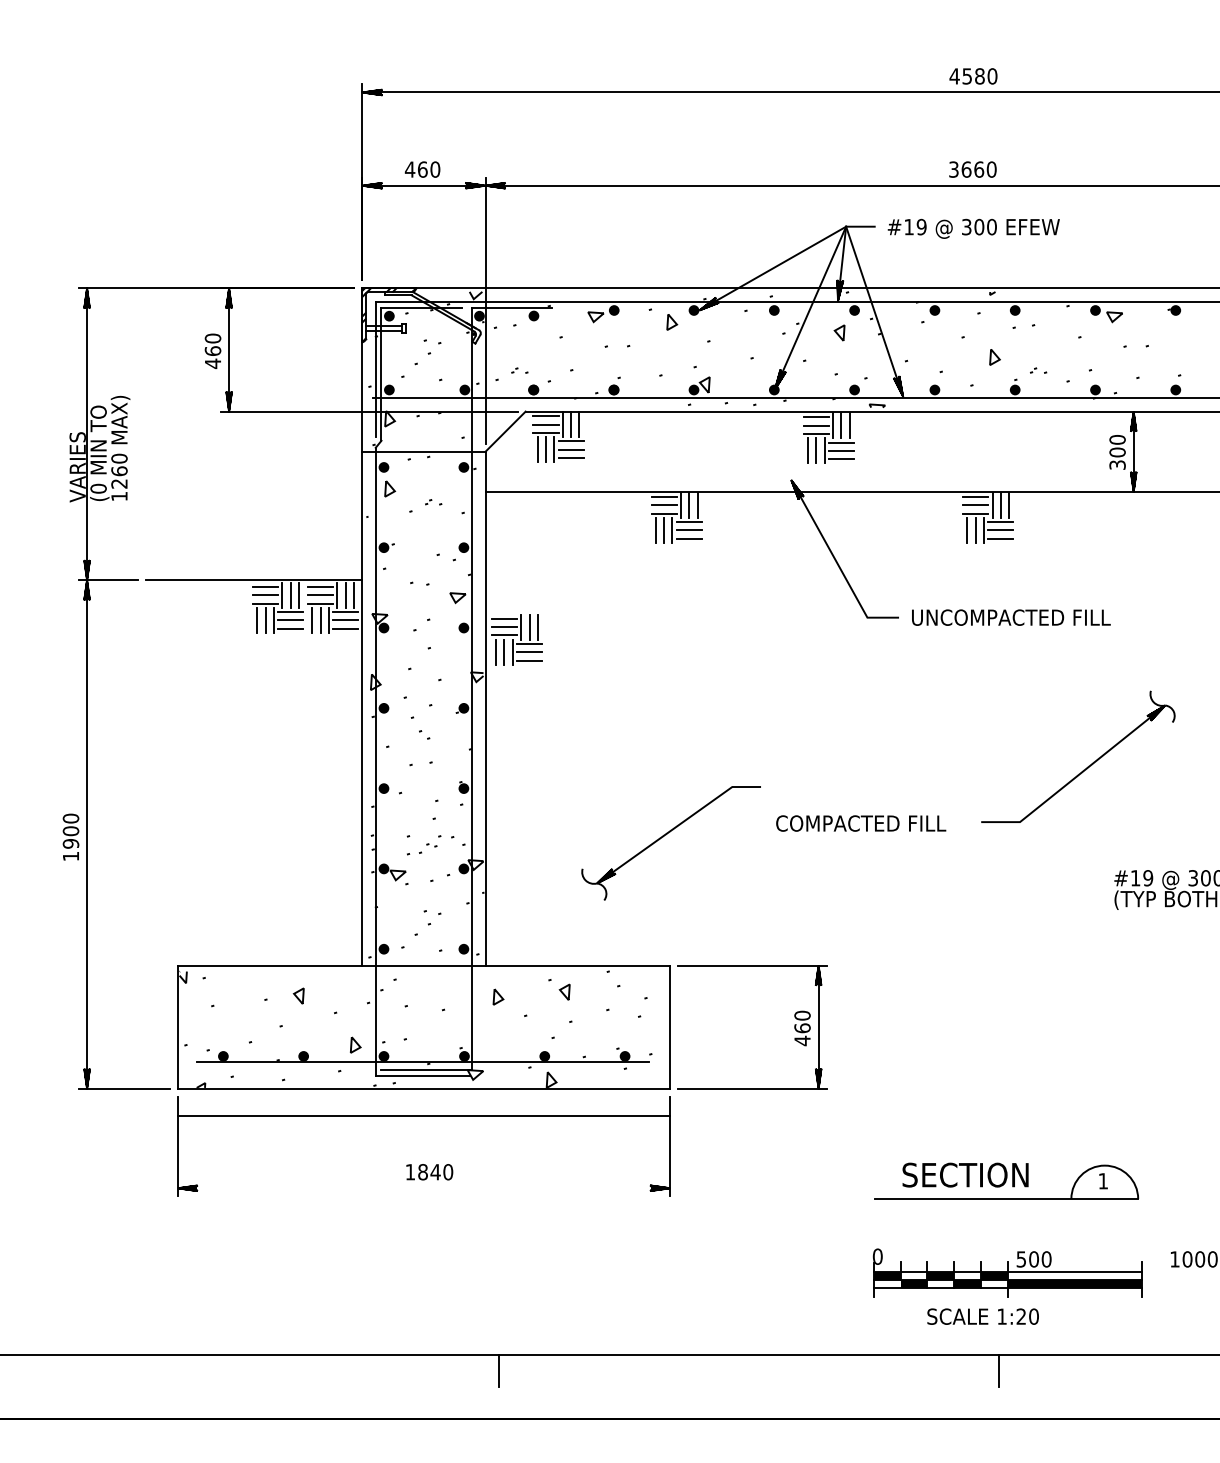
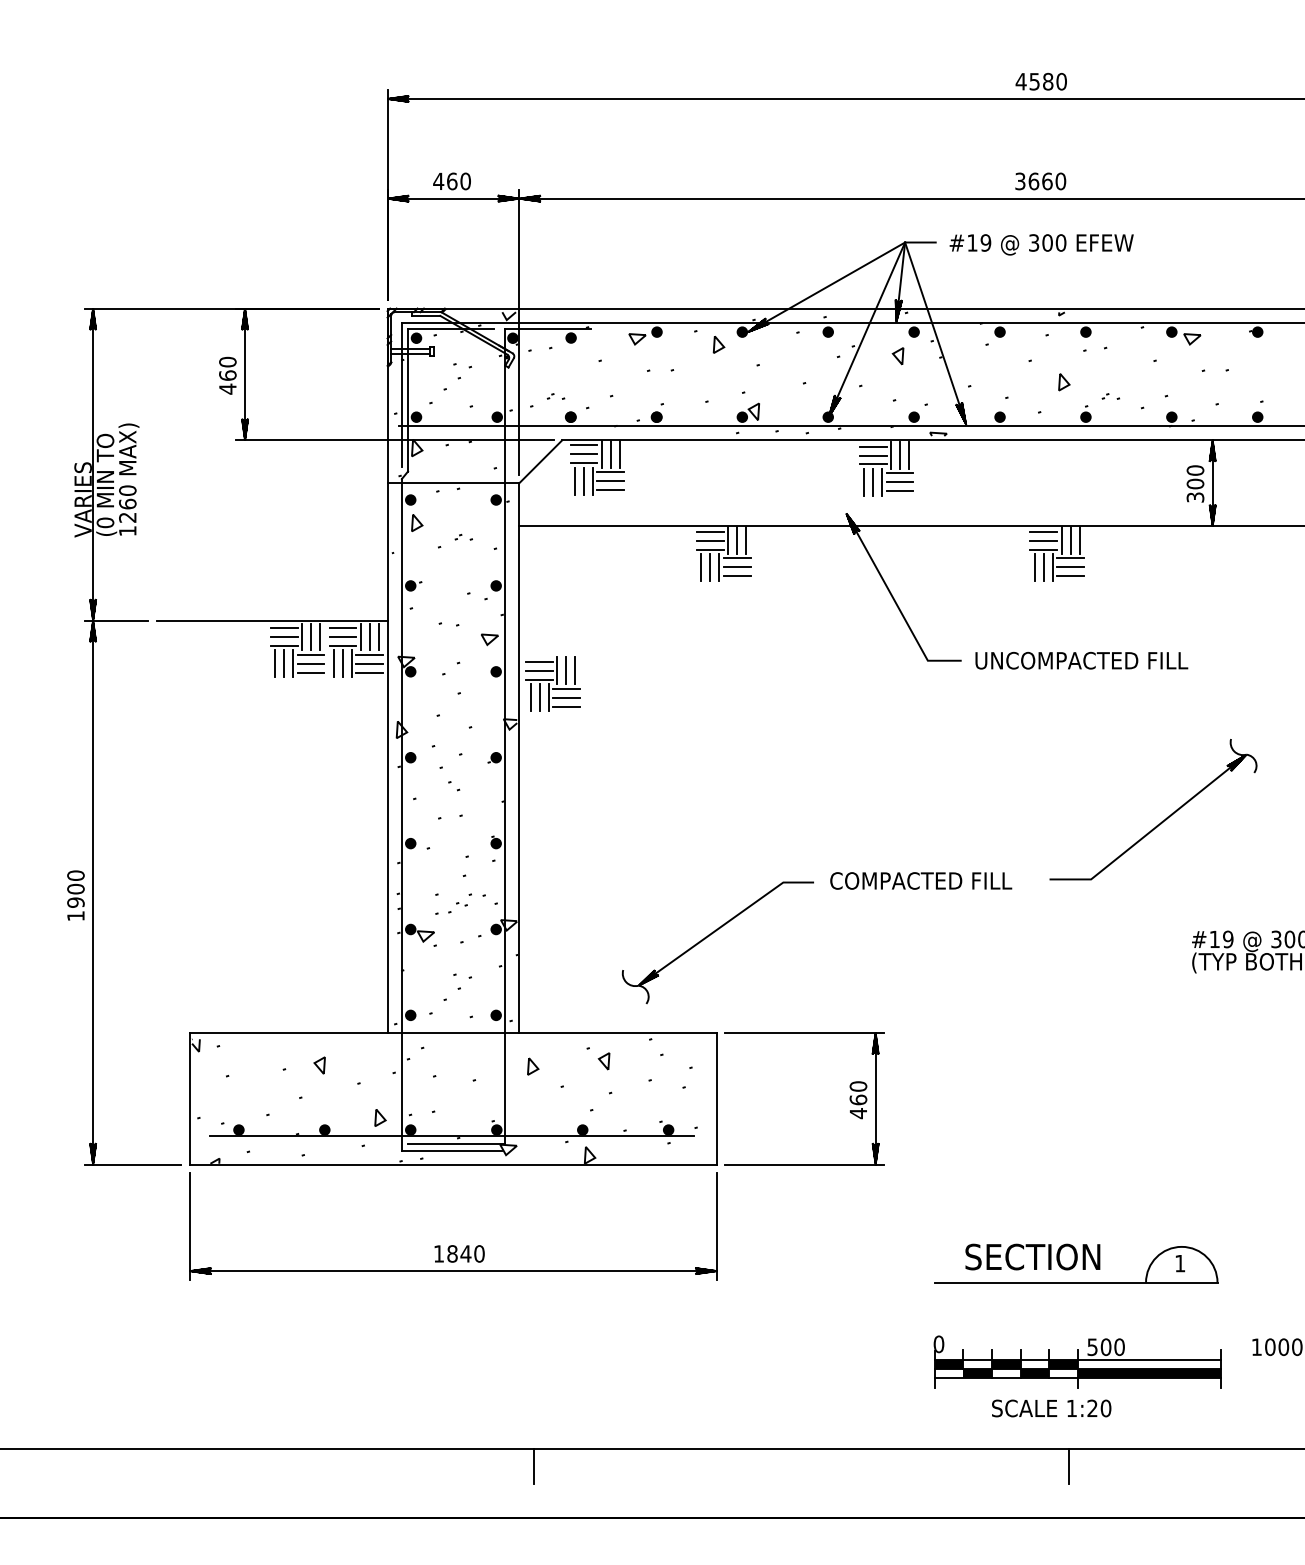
part: (666, 835) -> (712, 934), moved
line: (423, 1116) -> (453, 1271), moved

